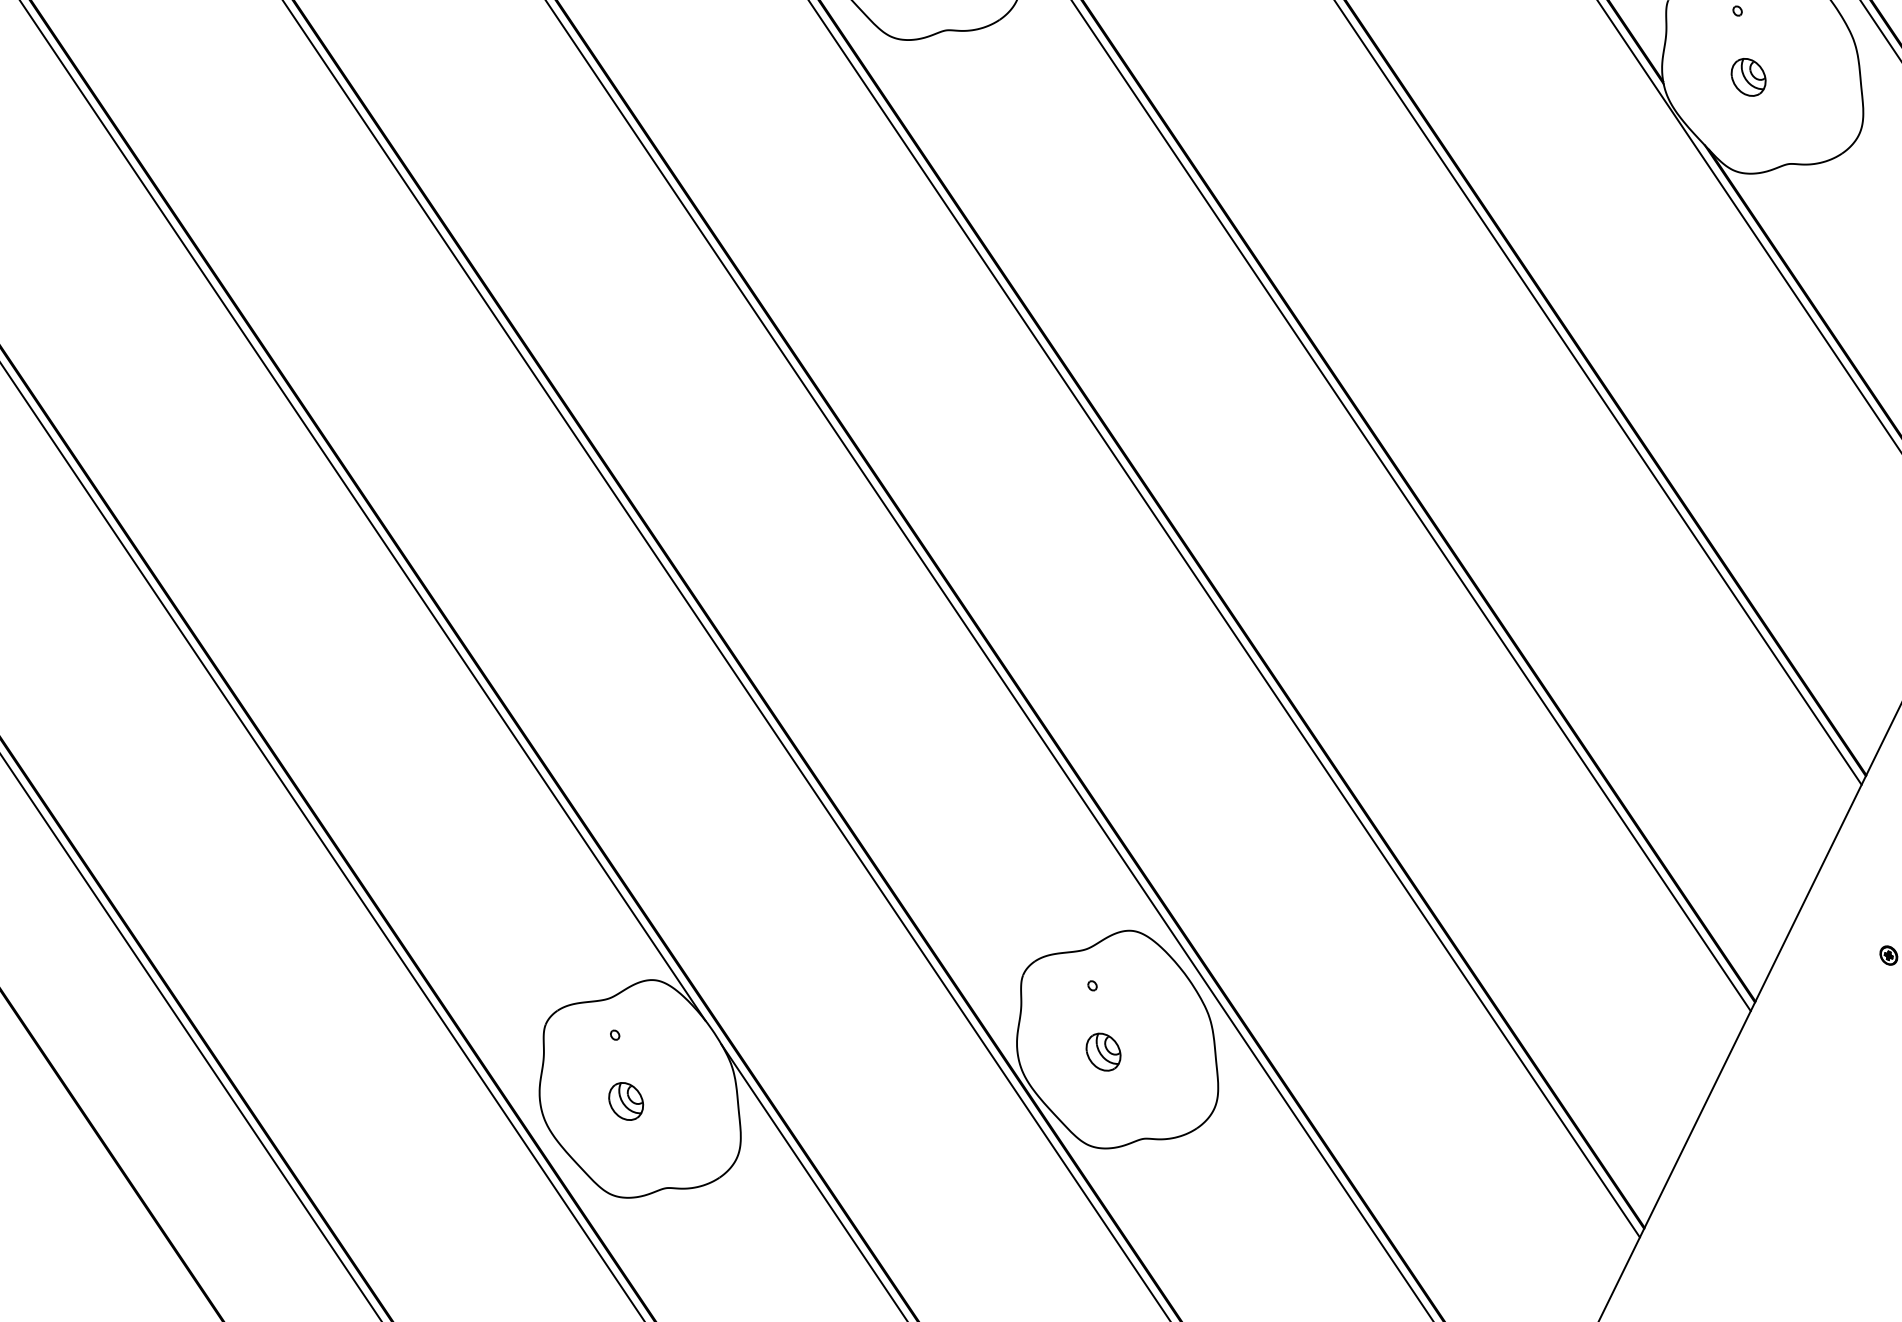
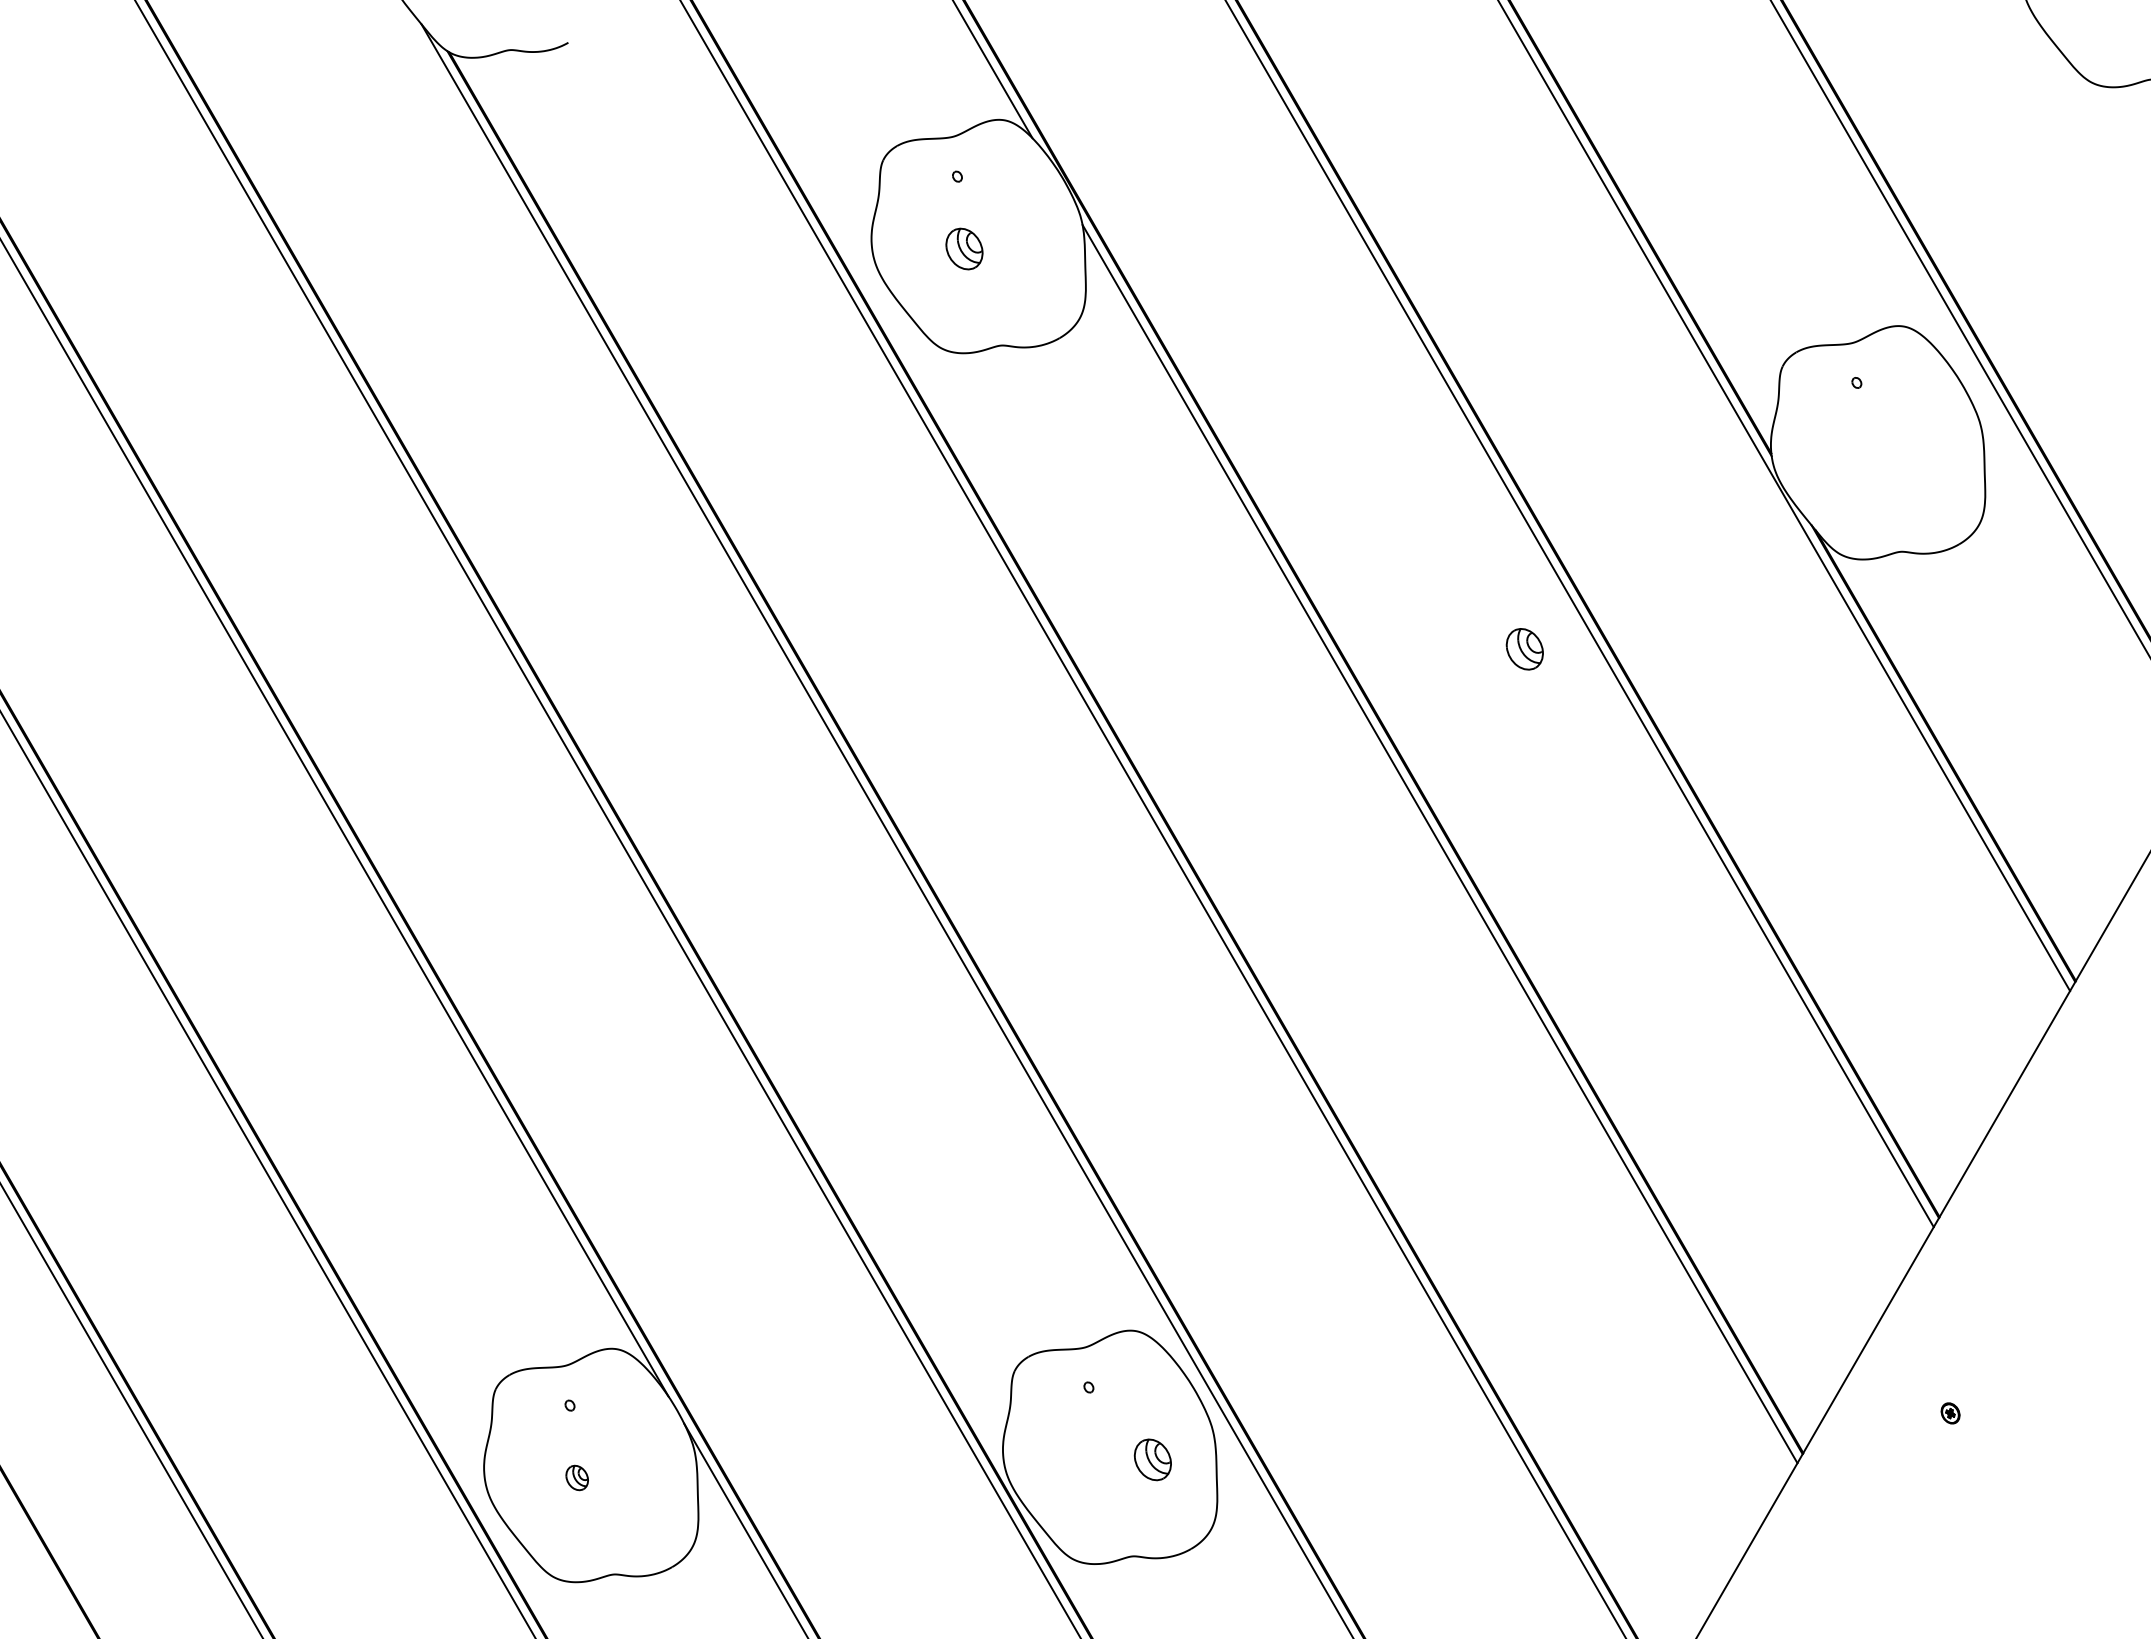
part: (1748, 77) -> (1524, 649), moved
part: (1103, 1051) -> (1152, 1459), moved
part: (626, 1101) -> (577, 1477), size x0.6

